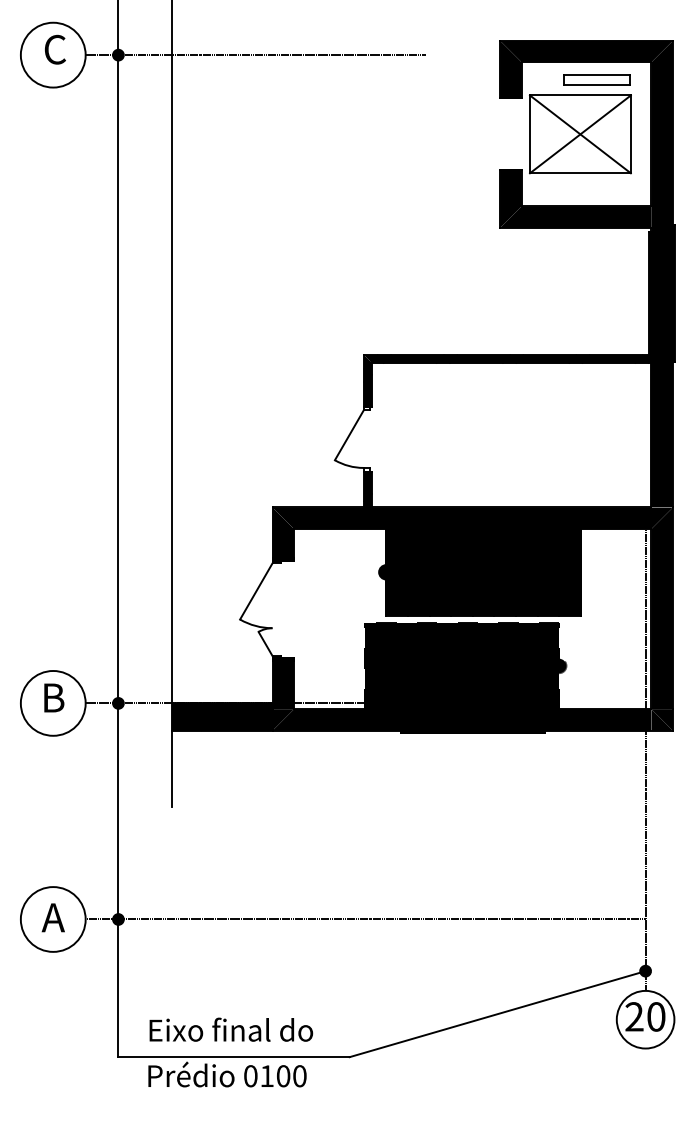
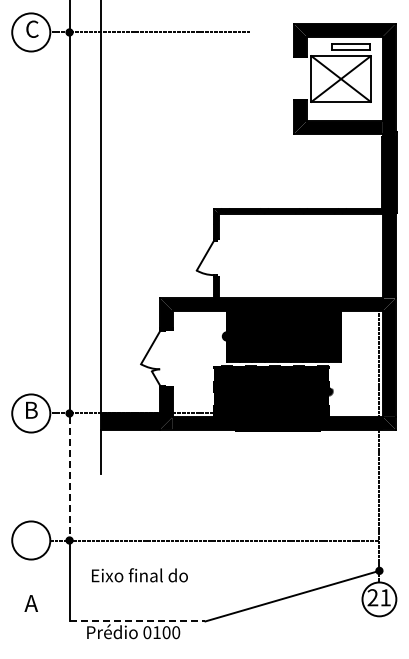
line: (118, 813) -> (69, 478), solid -> dashed
text: (51, 917) -> (30, 603), moved
text: (655, 1016) -> (385, 597), 20 -> 21
text: (230, 1030) -> (139, 575), moved
line: (234, 1057) -> (137, 621), solid -> dashed

